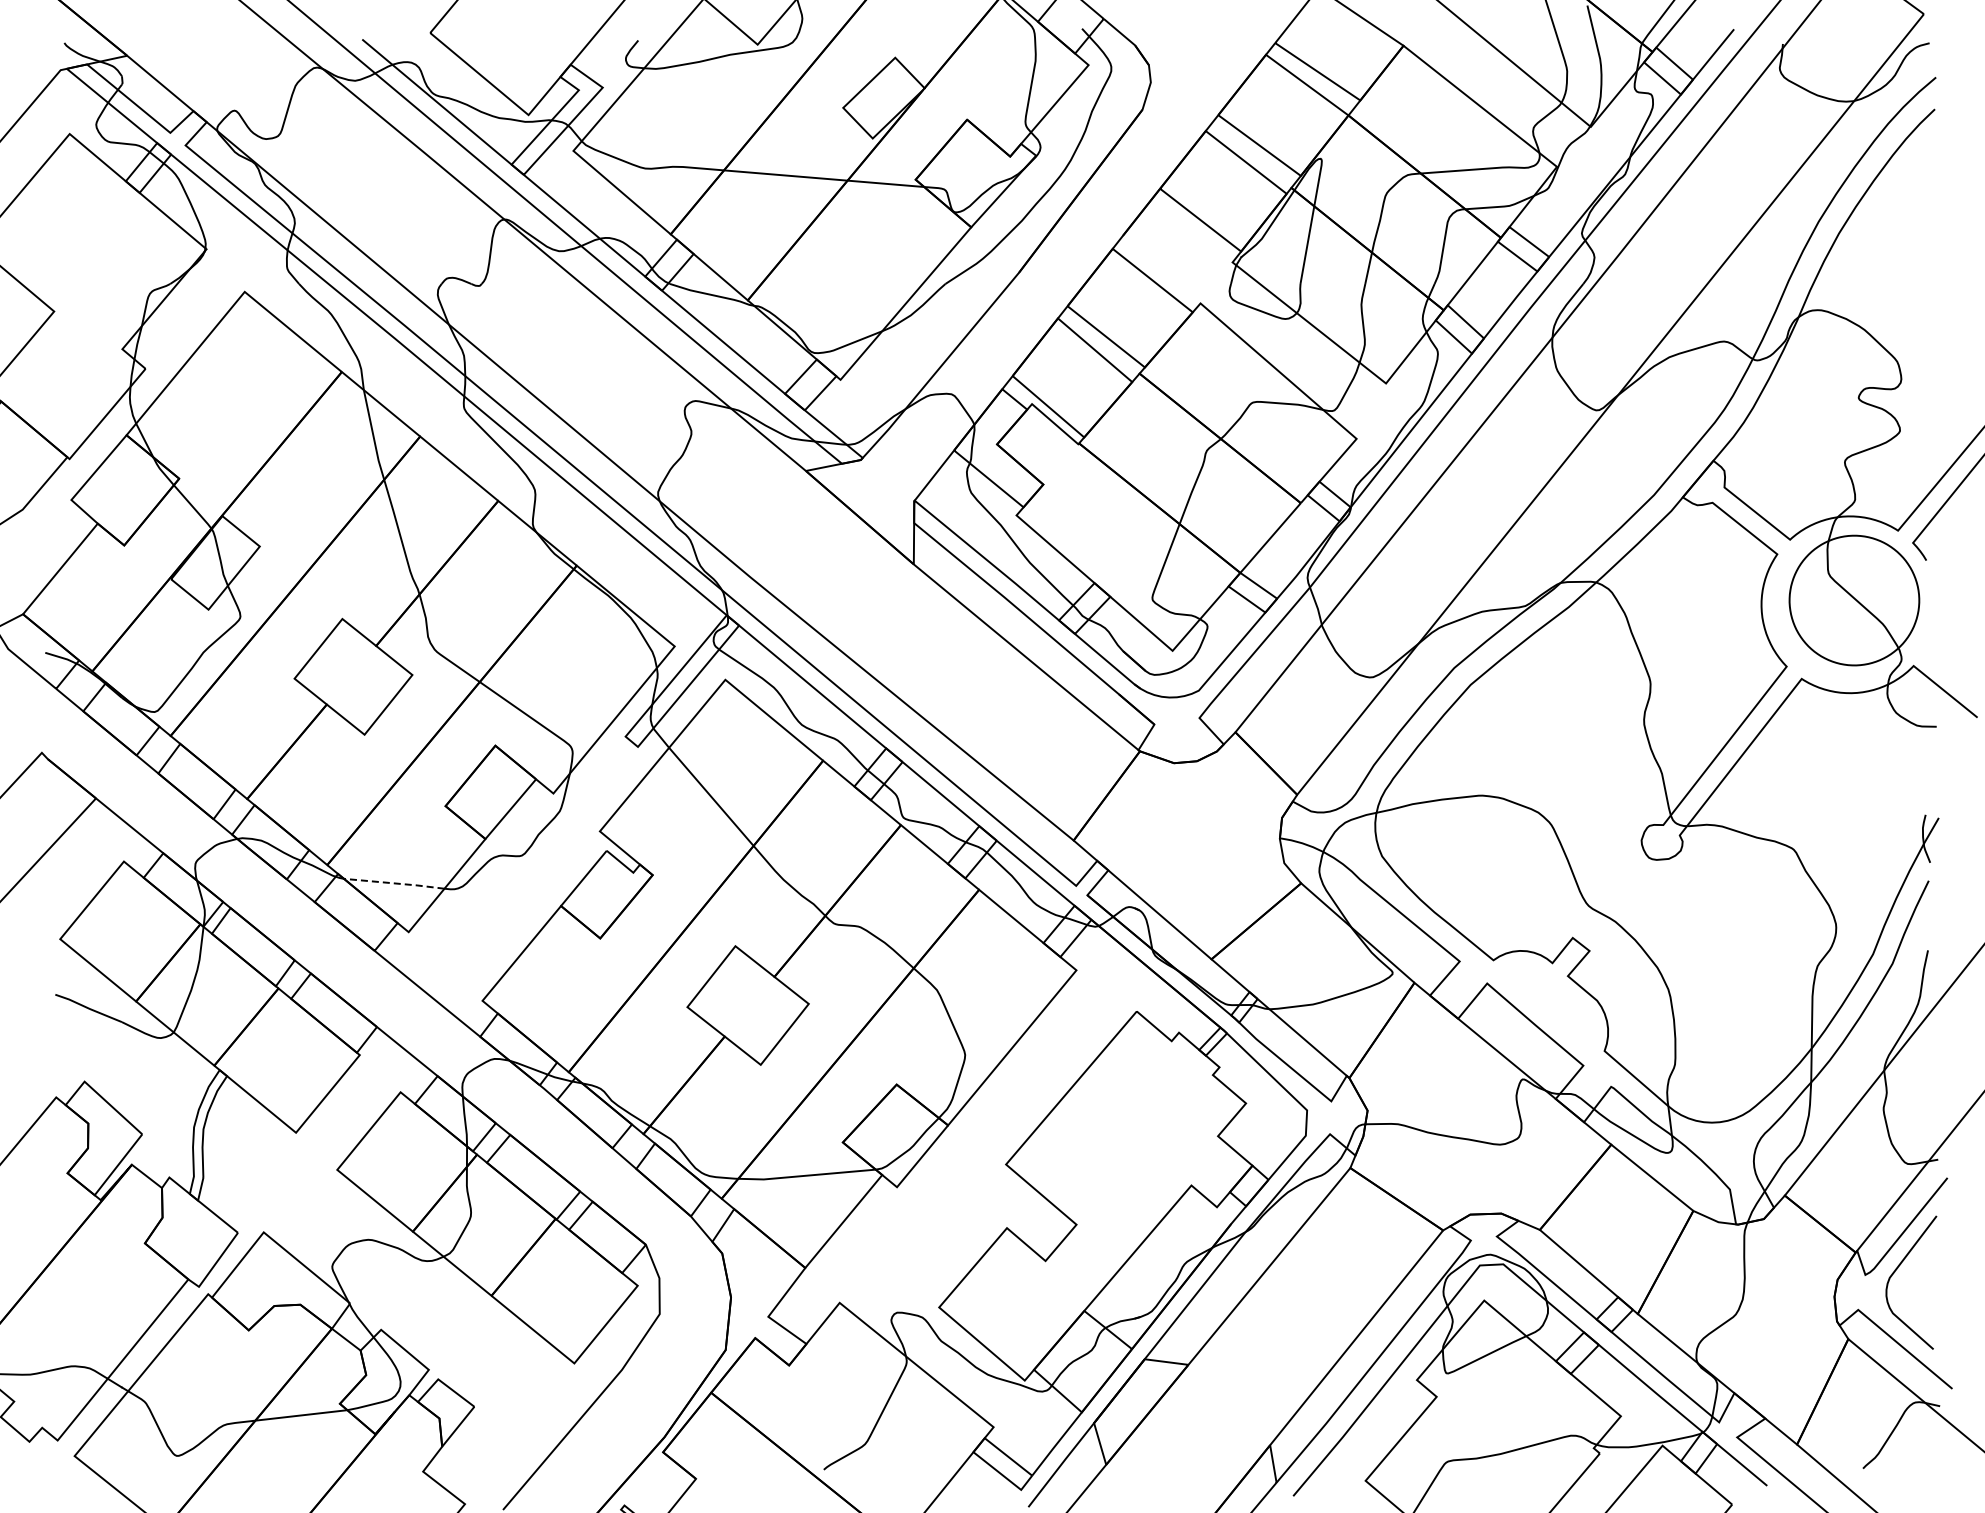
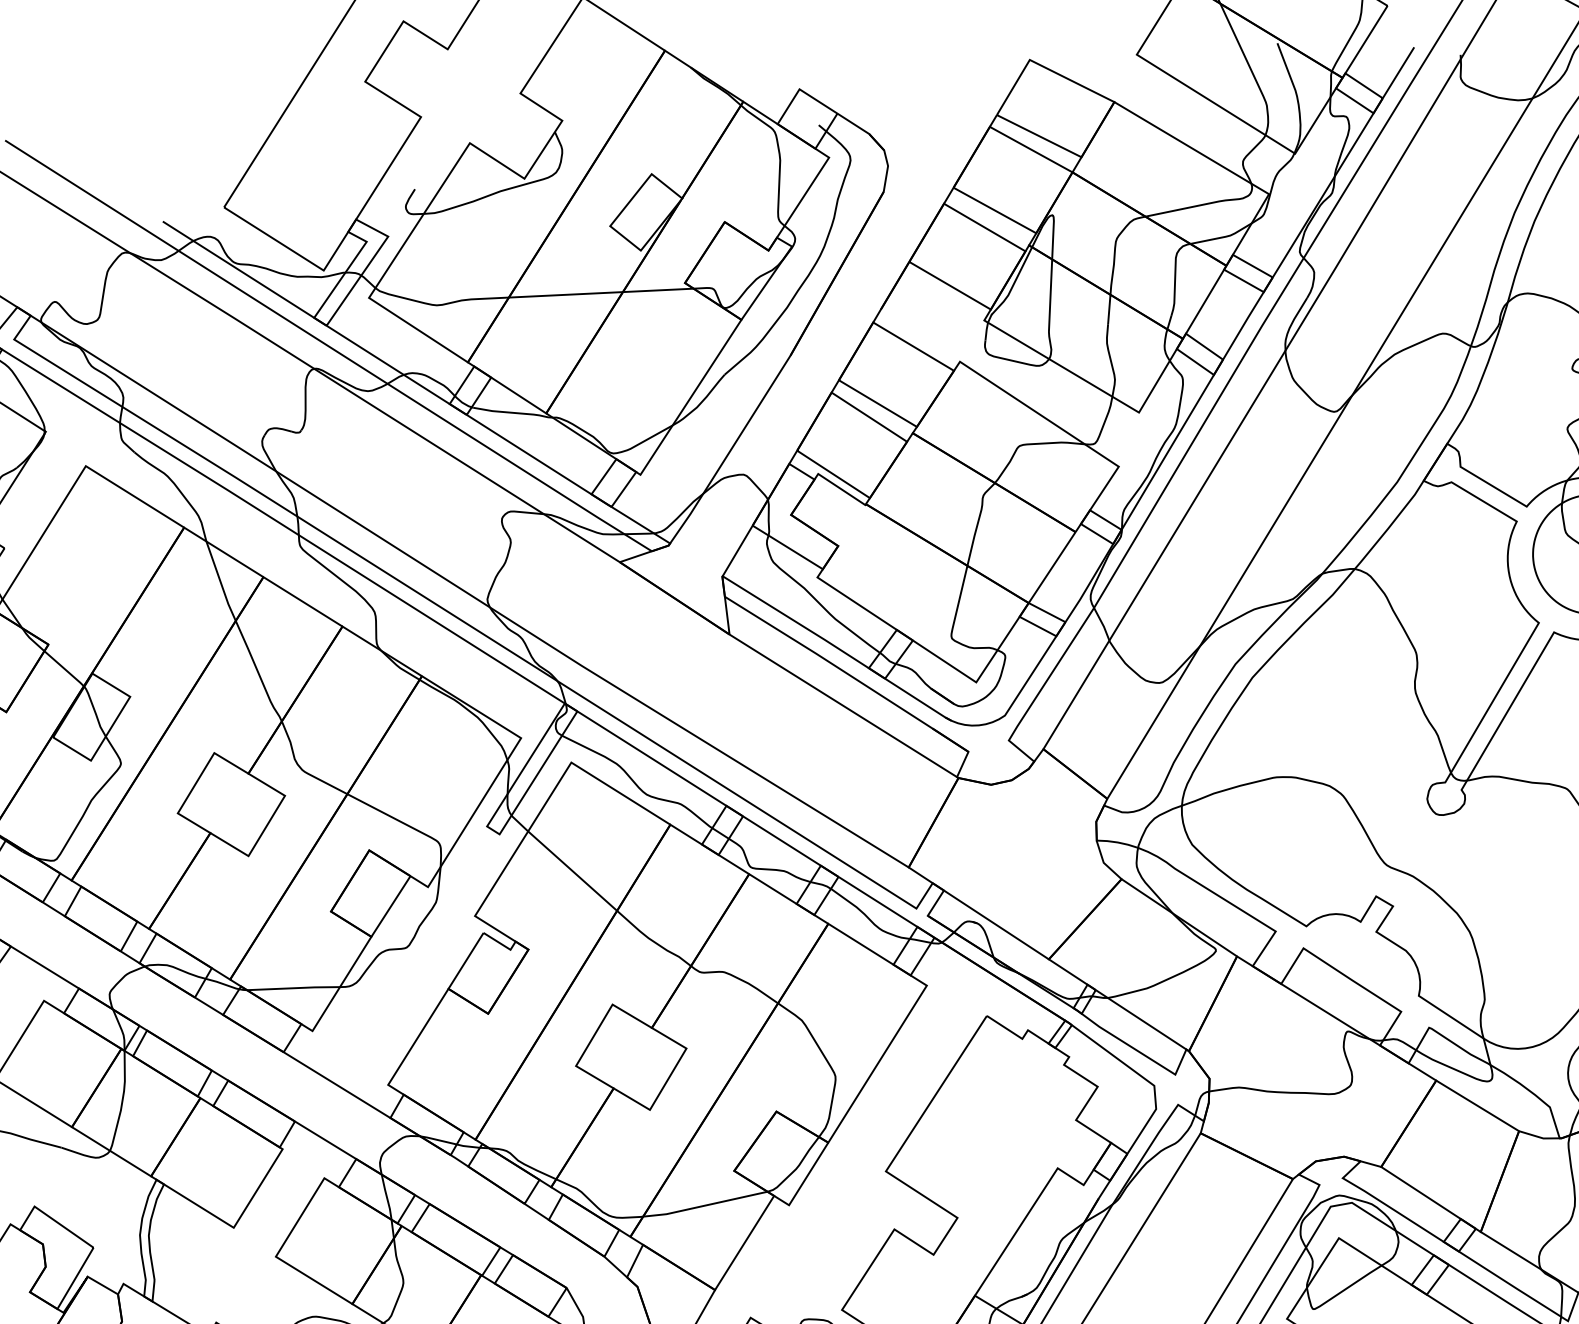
line: (394, 883) -> (293, 988), dashed -> solid

